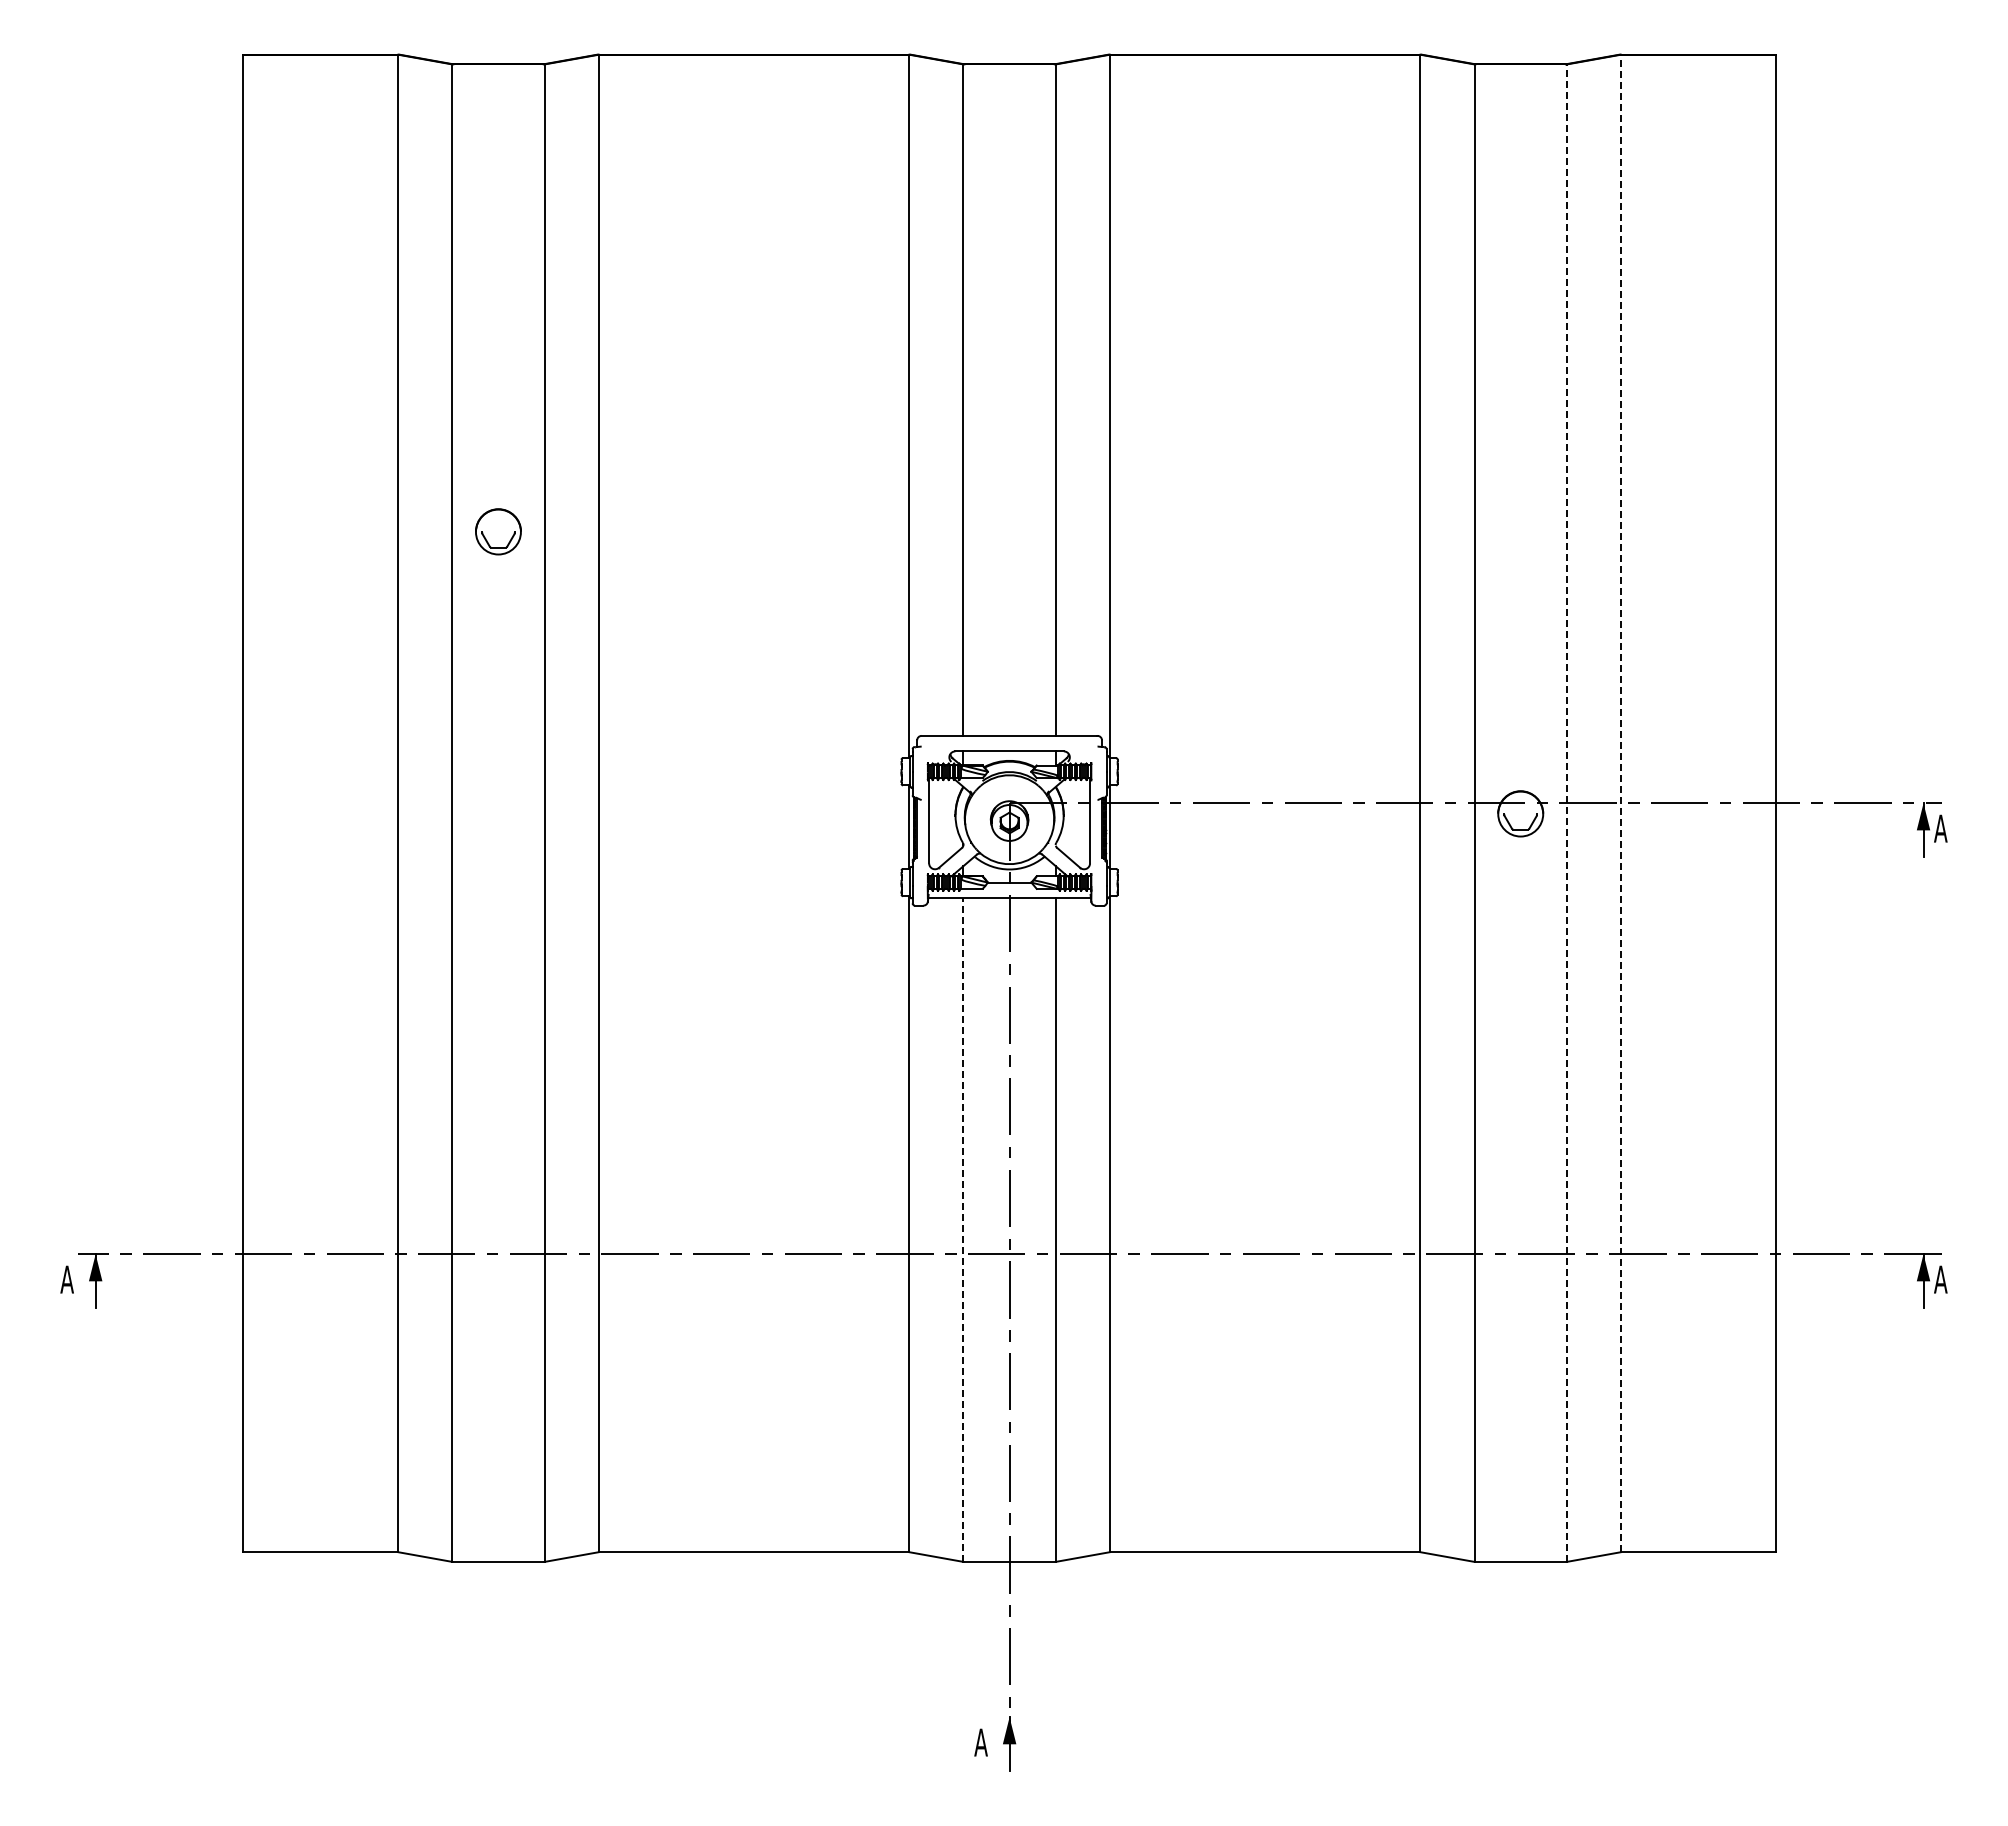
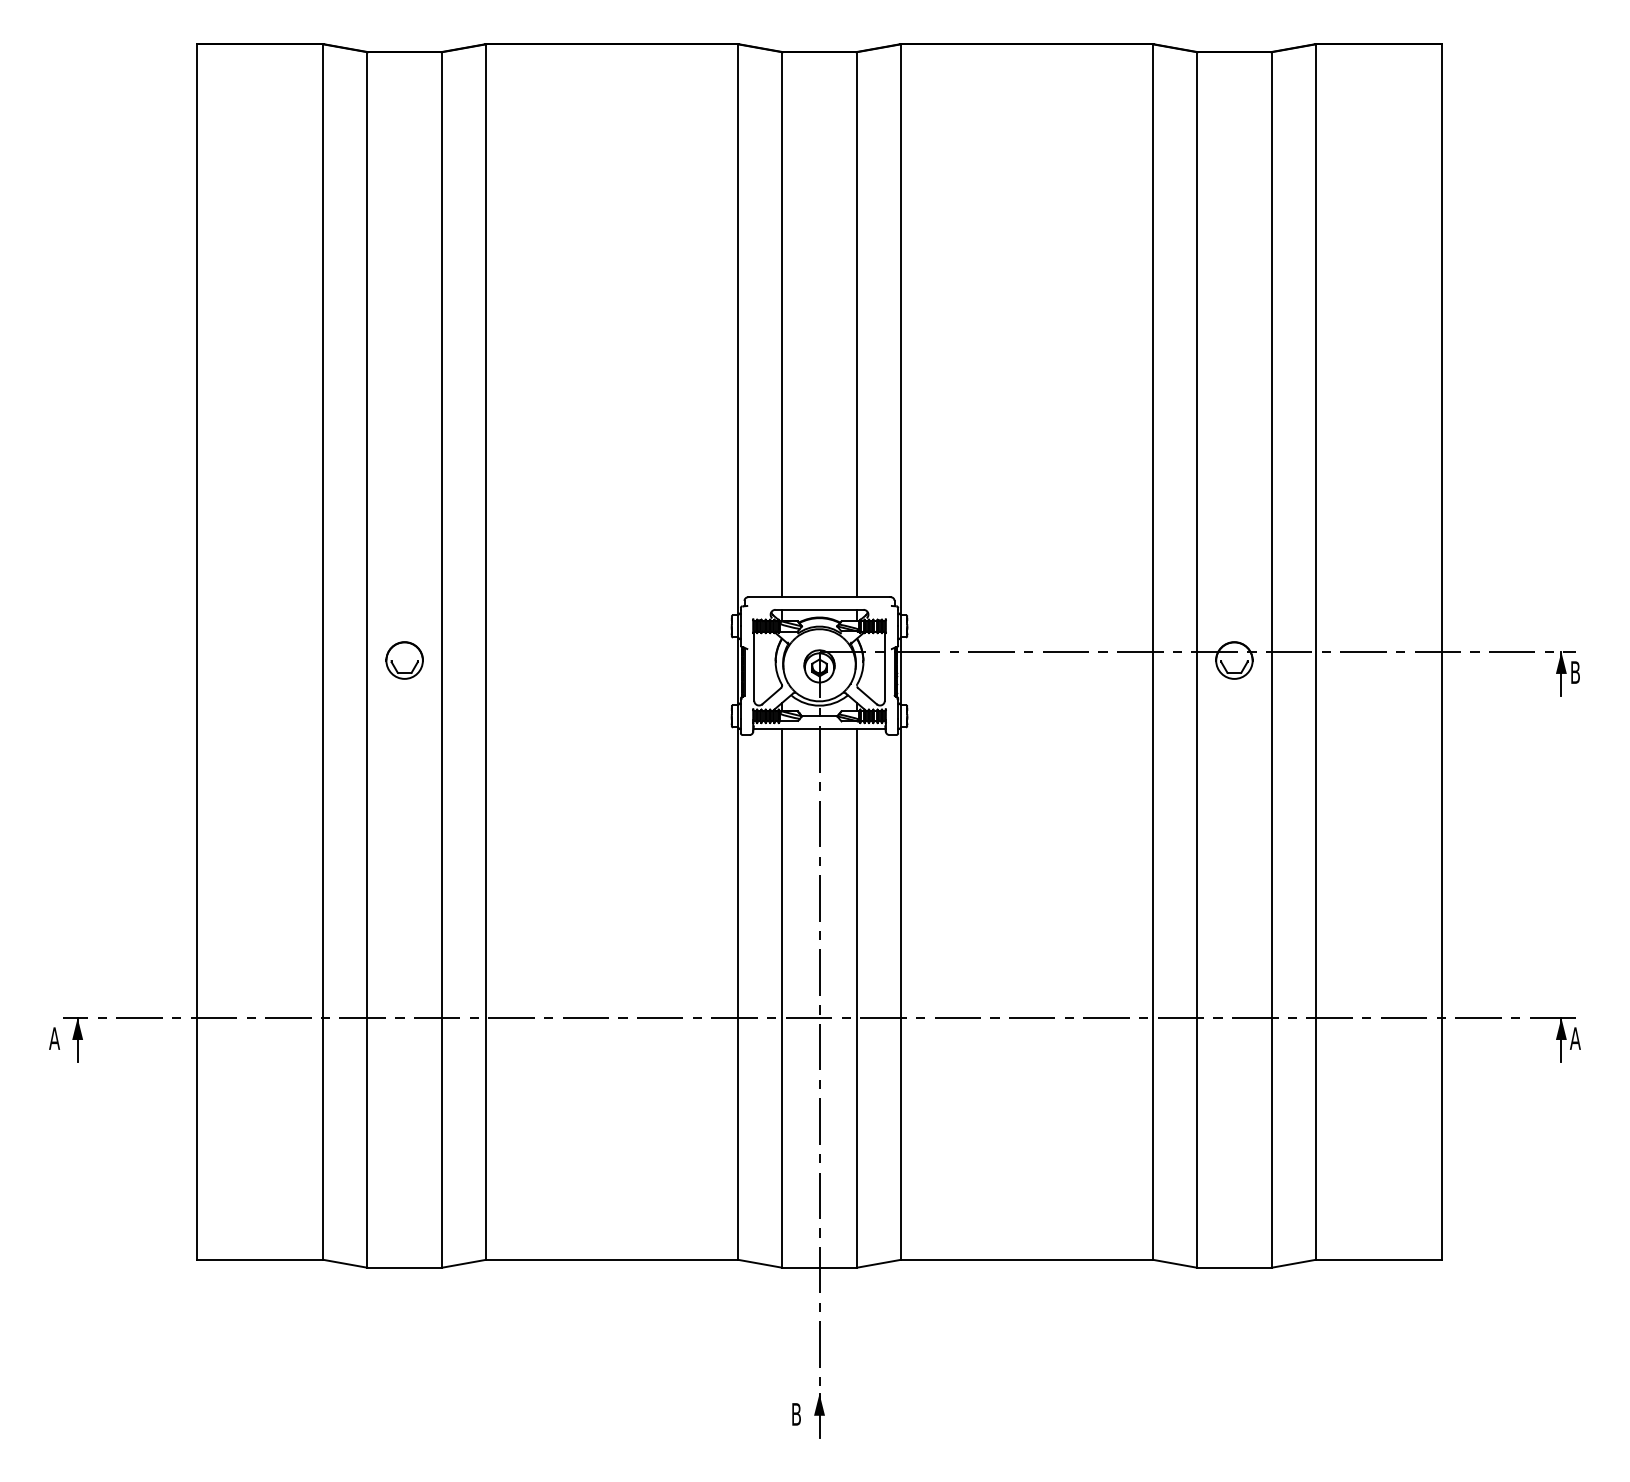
part: (498, 531) -> (404, 660), moved
line: (1620, 803) -> (1315, 652), dashed -> solid
line: (1566, 813) -> (1271, 660), dashed -> solid
text: (1940, 828) -> (1575, 672), A -> B
line: (963, 1230) -> (782, 998), dashed -> solid
text: (980, 1742) -> (795, 1414), A -> B

